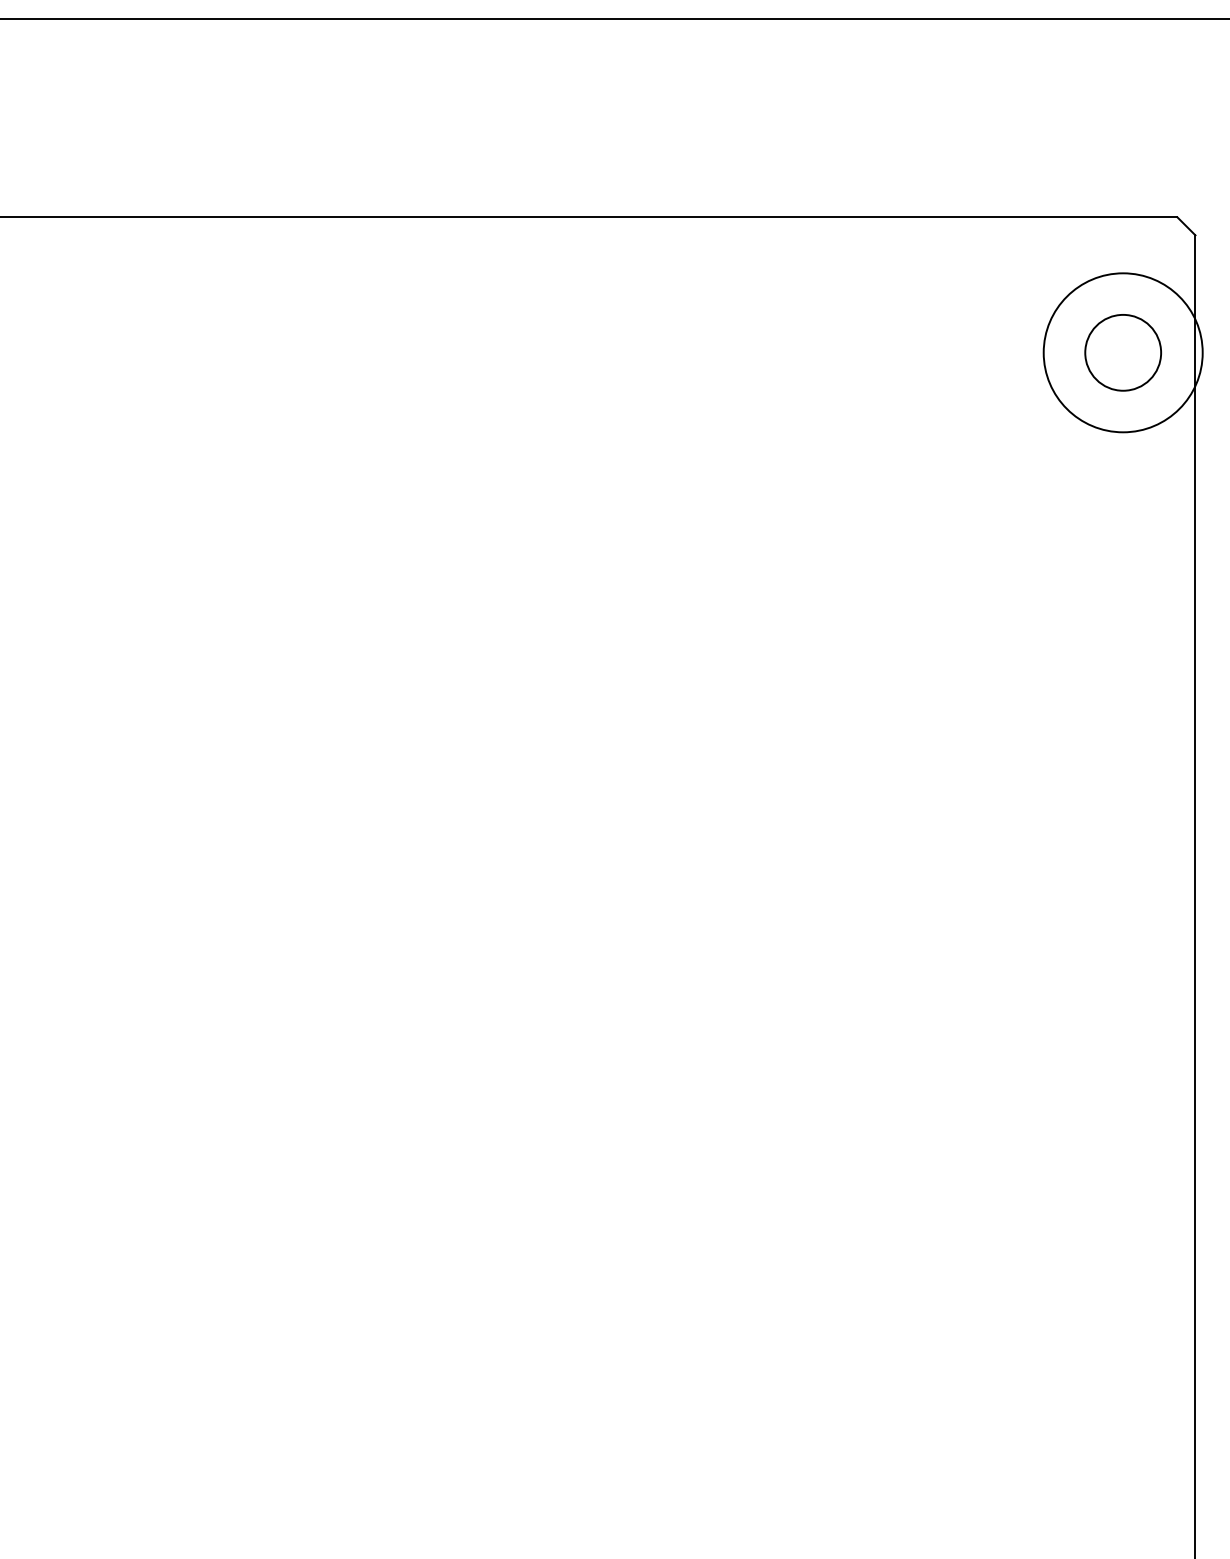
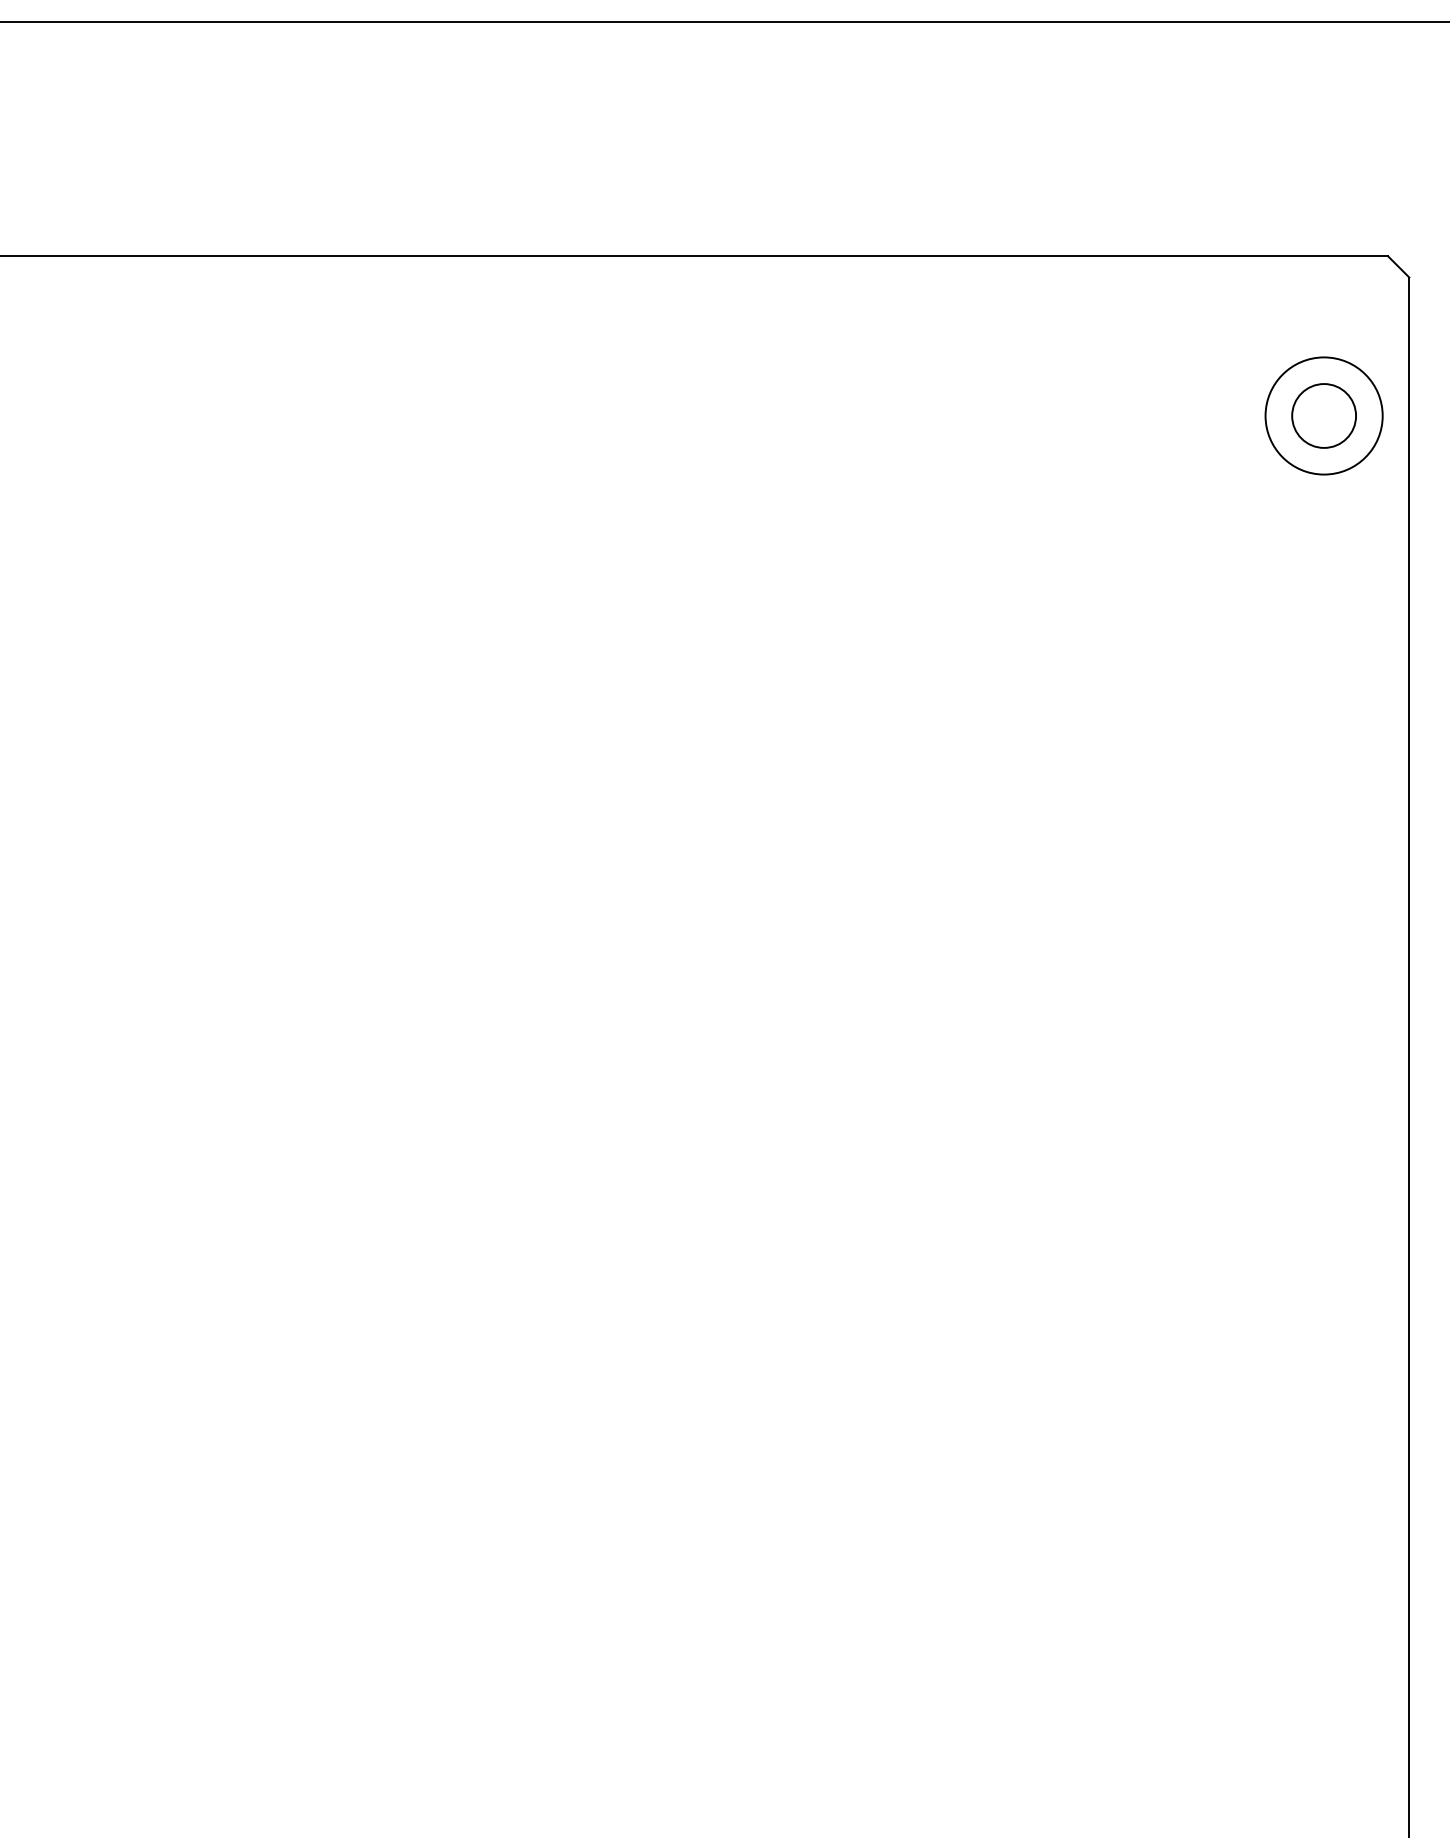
circle: (1122, 352) -> (1323, 415), size x0.62
circle: (1123, 352) -> (1324, 415), size x0.71

